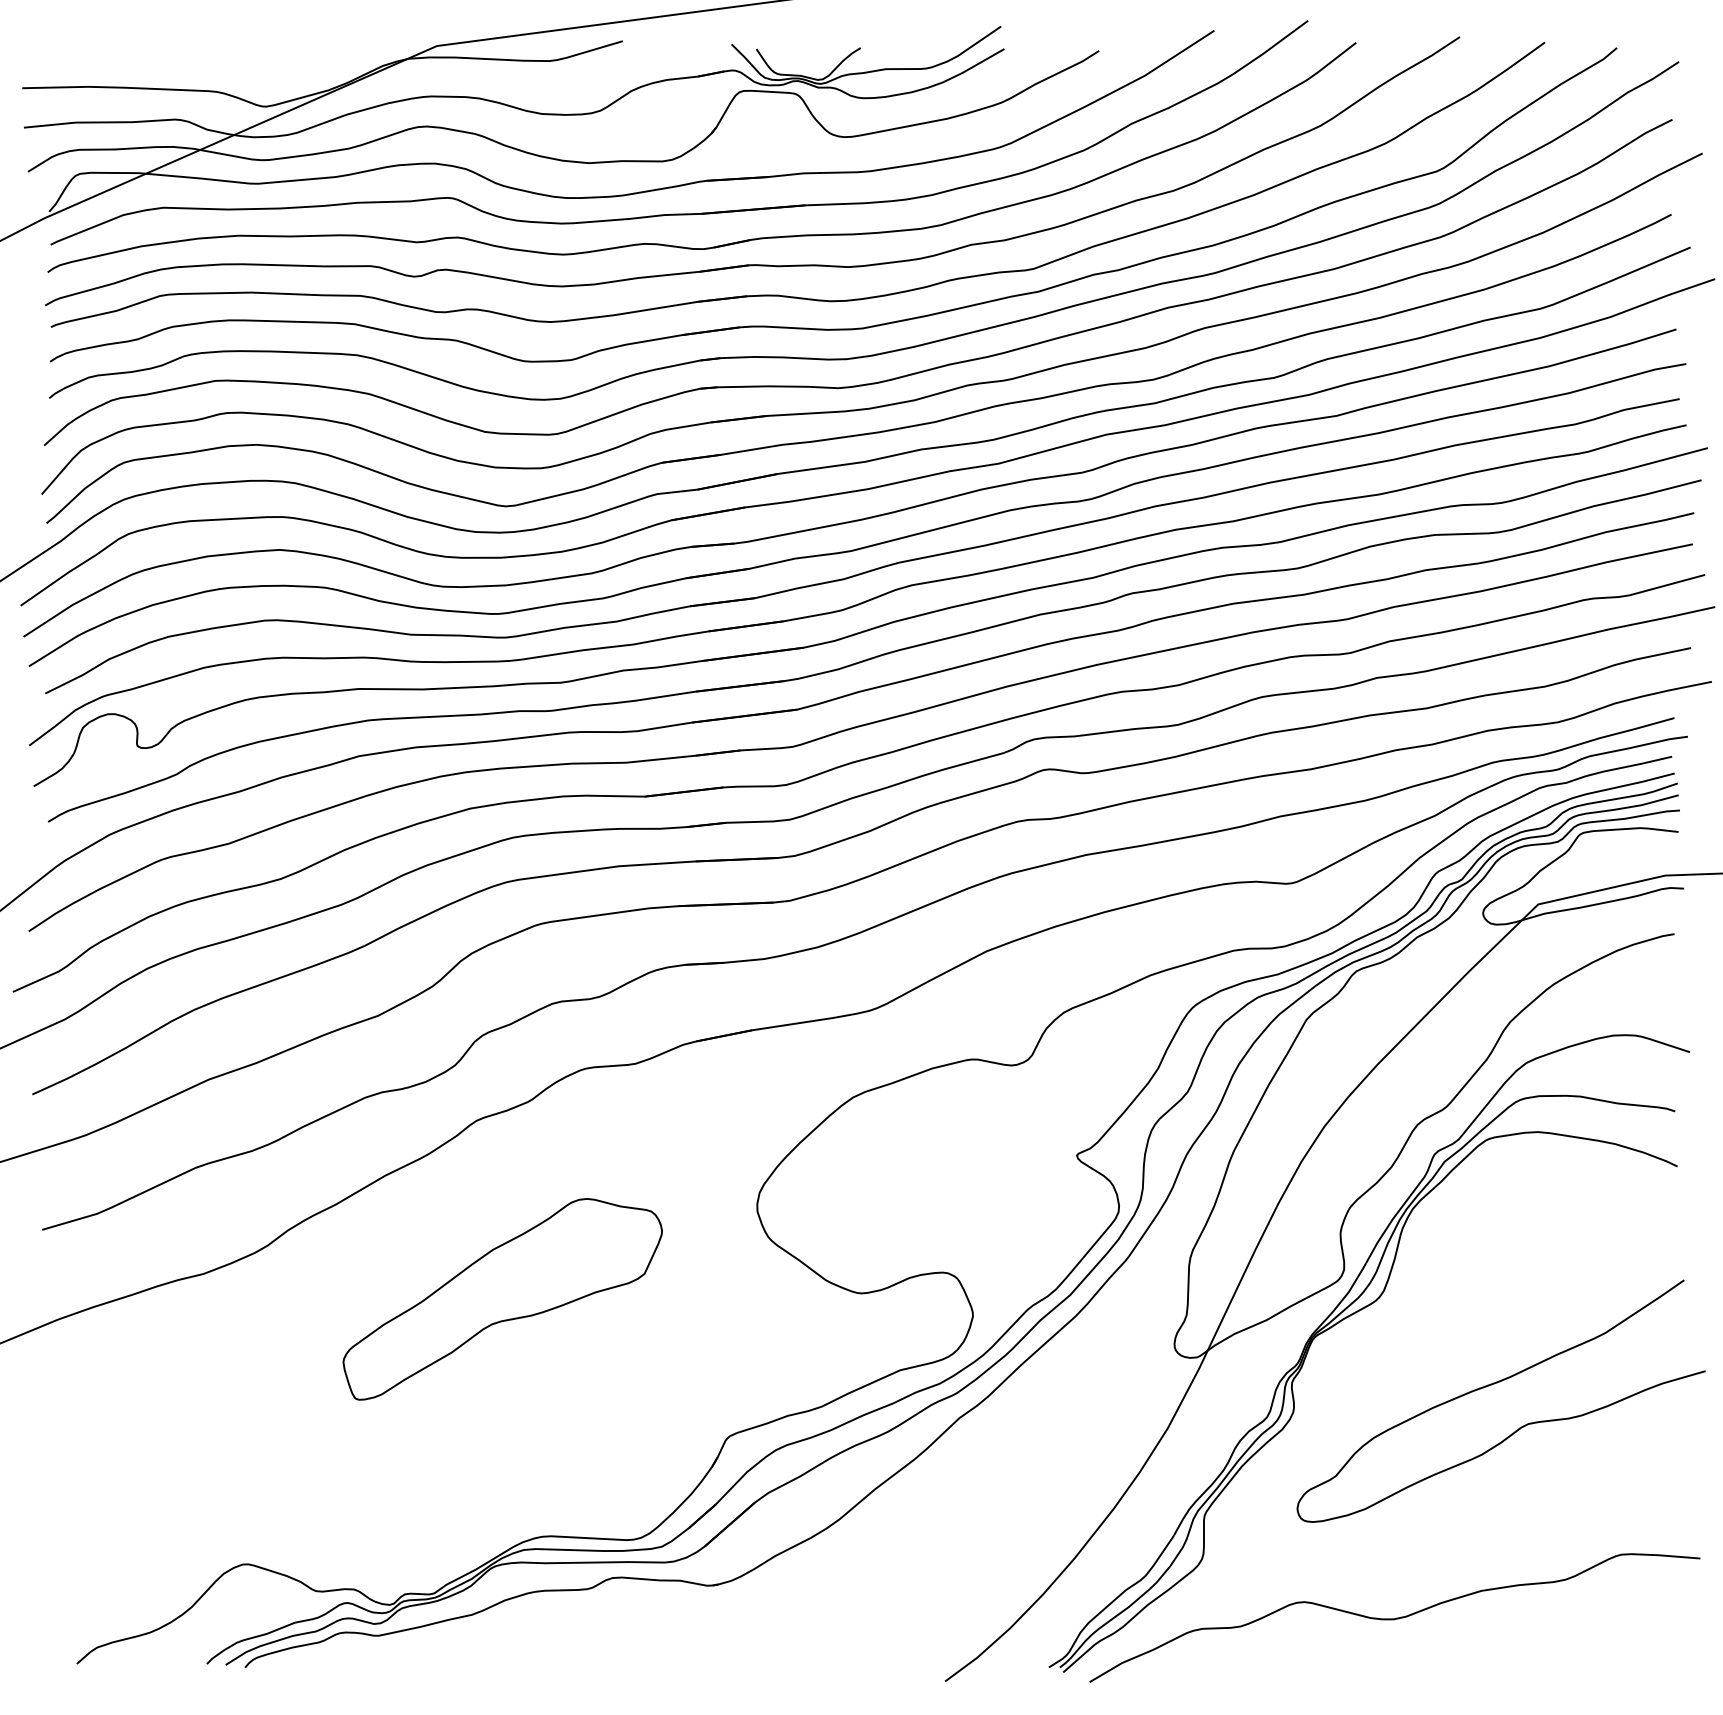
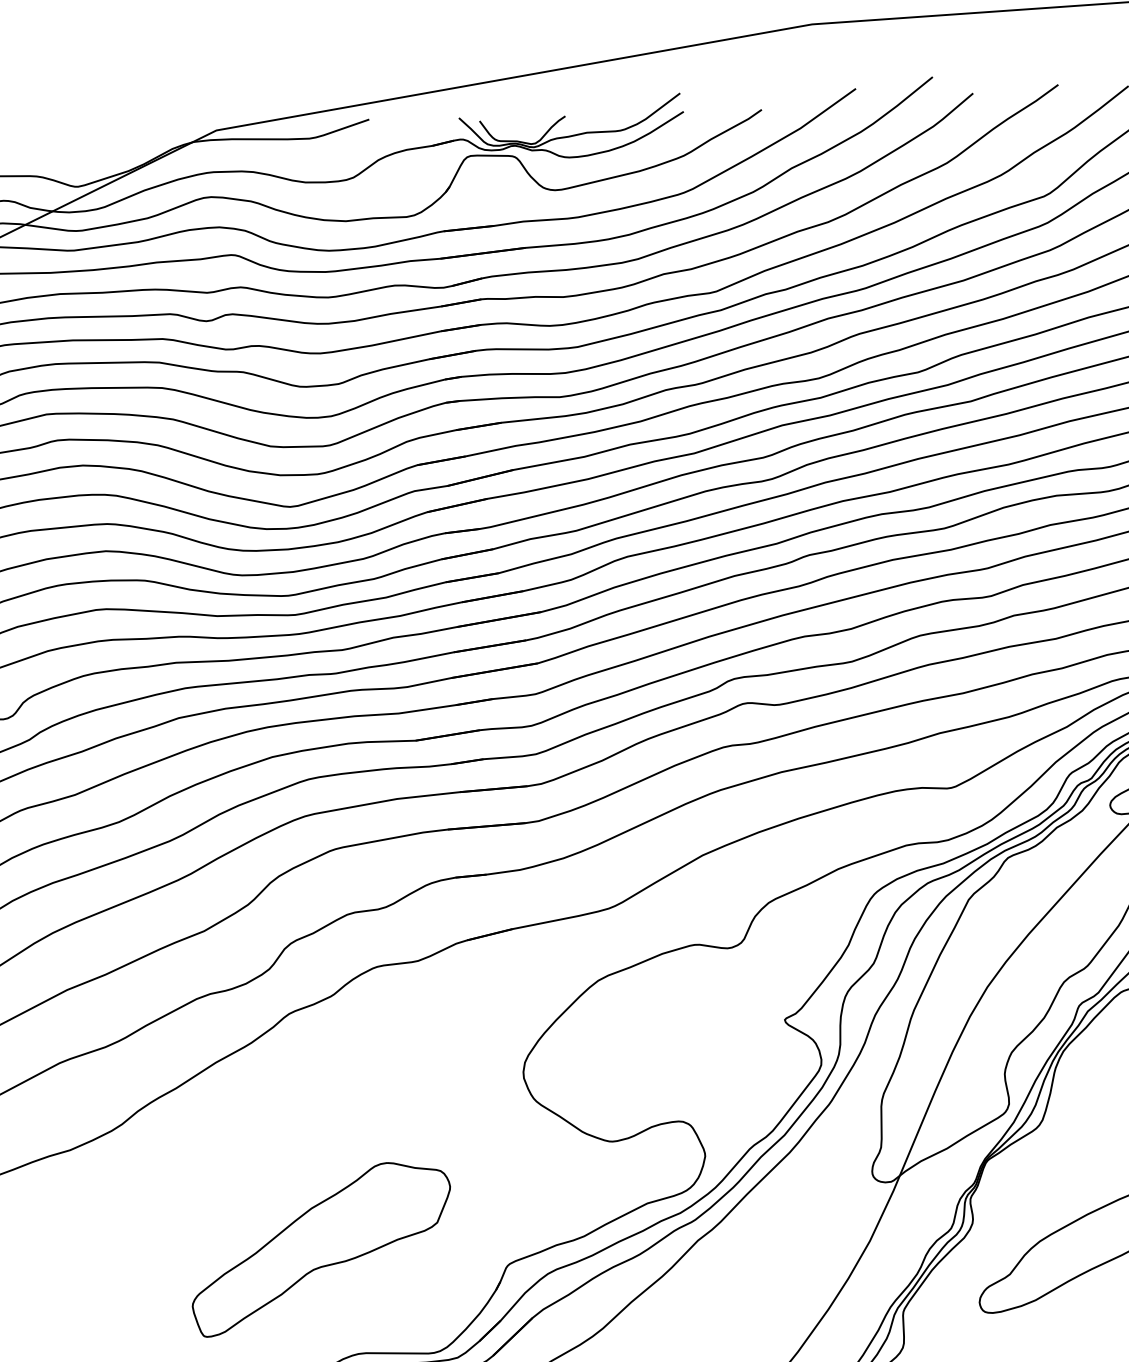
part: (502, 1299) -> (321, 1248), moved

